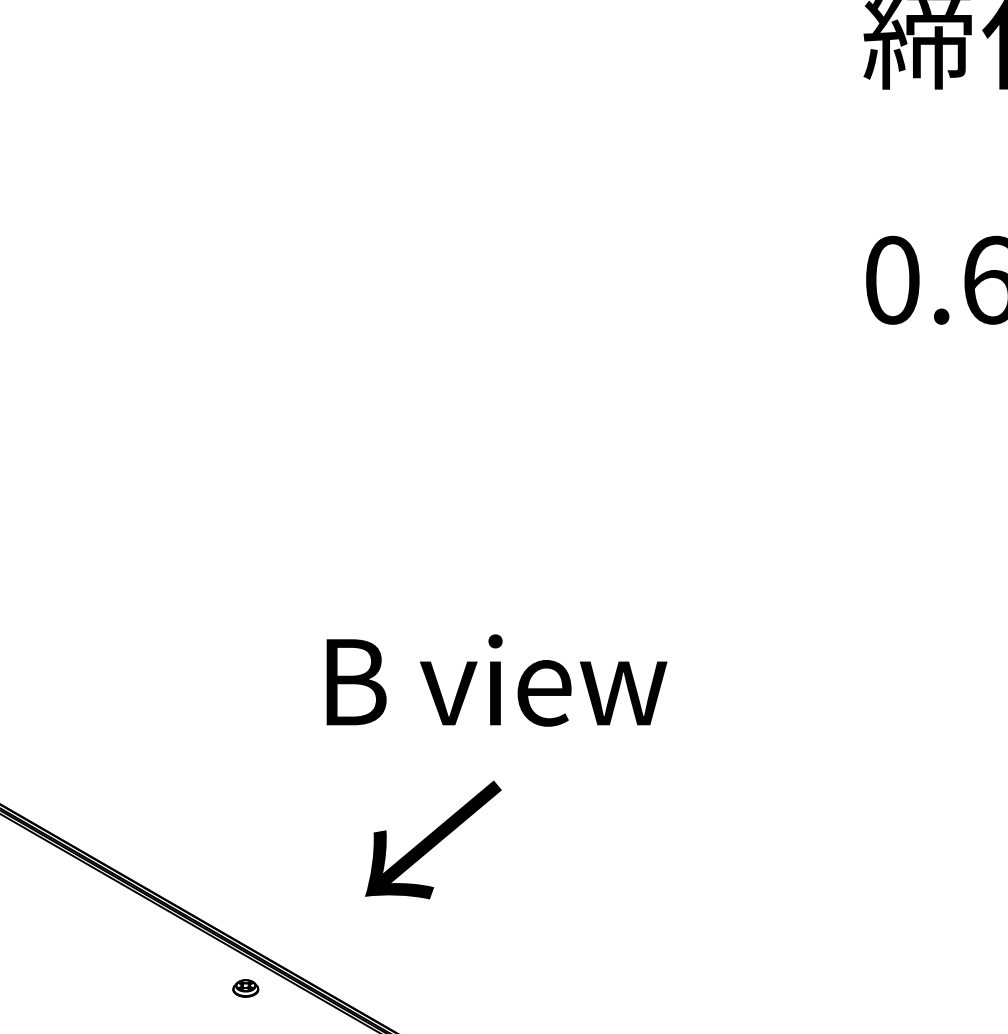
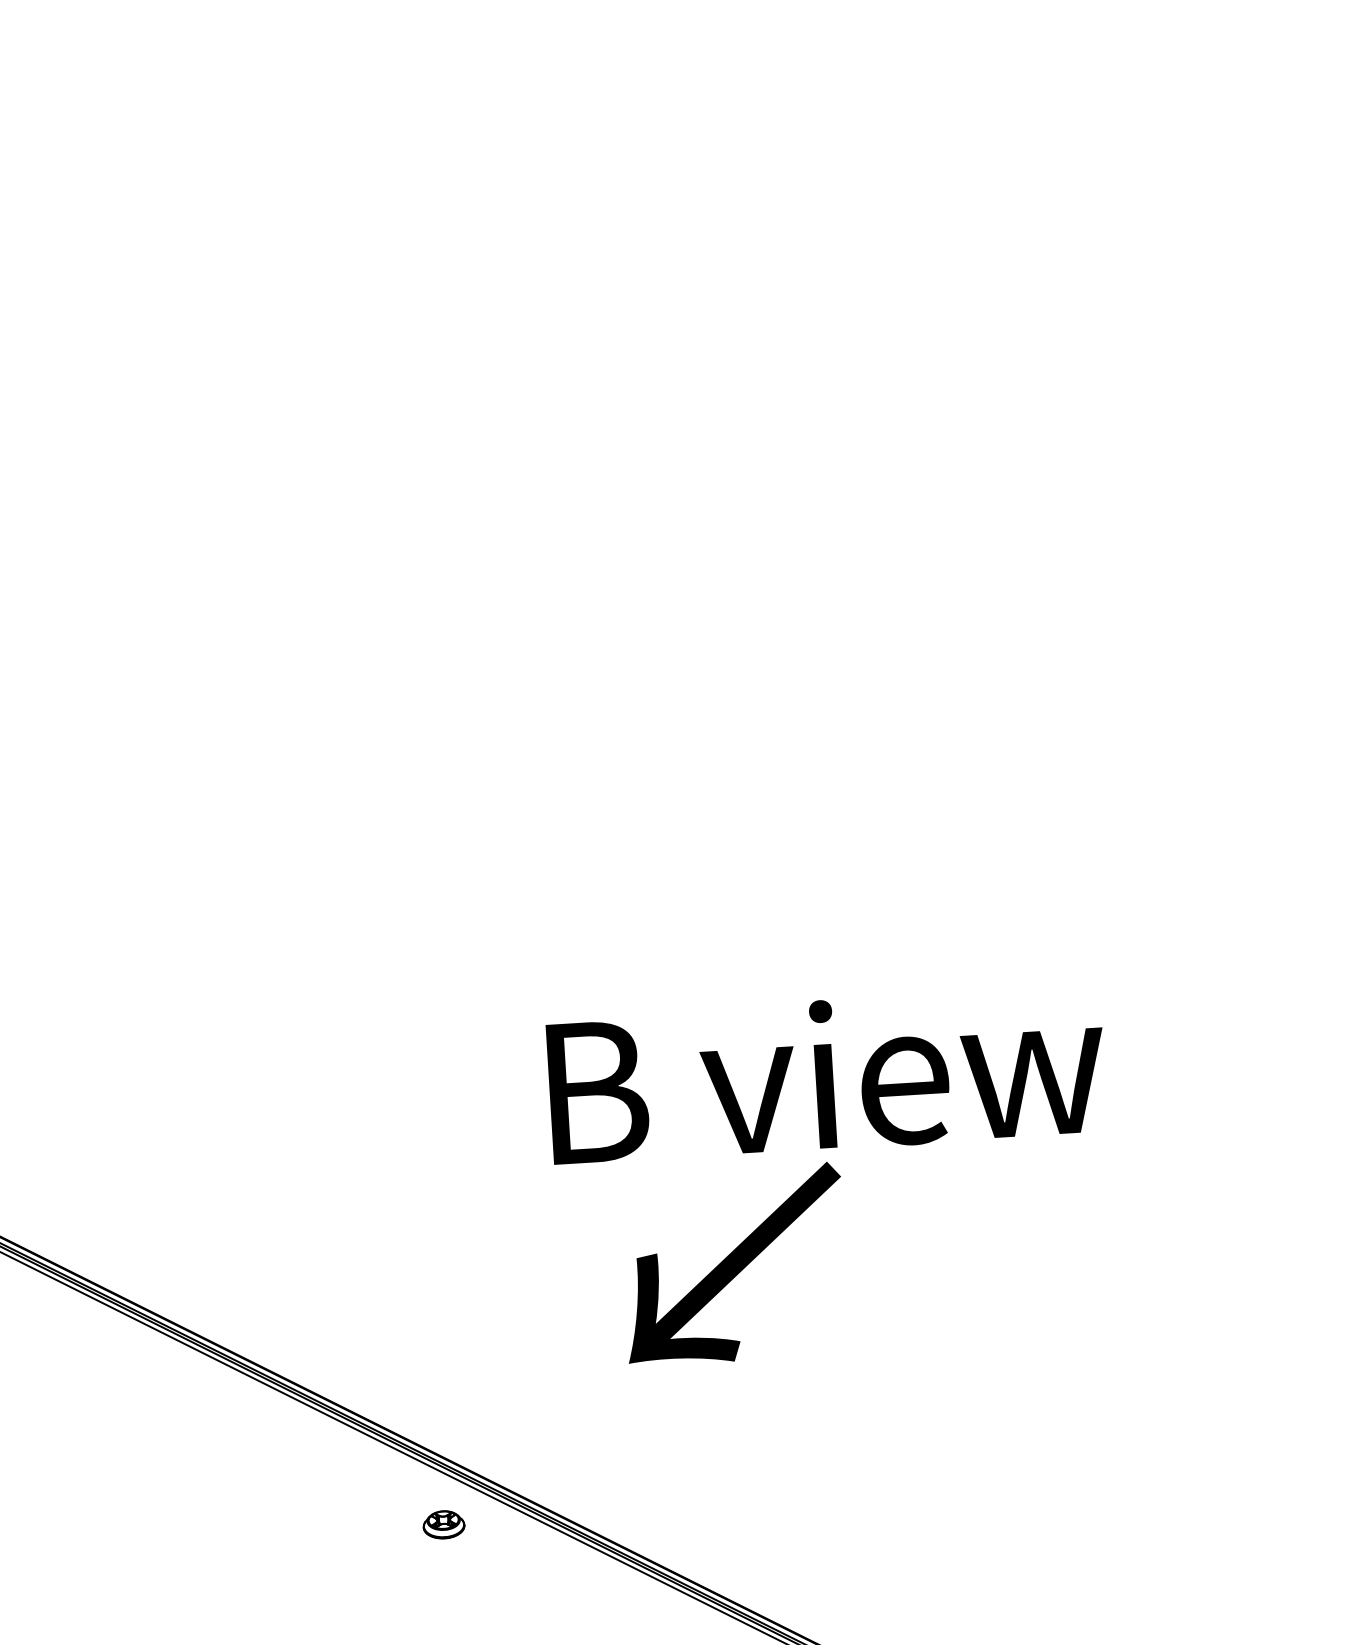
text: (496, 680) -> (826, 1075), moved

